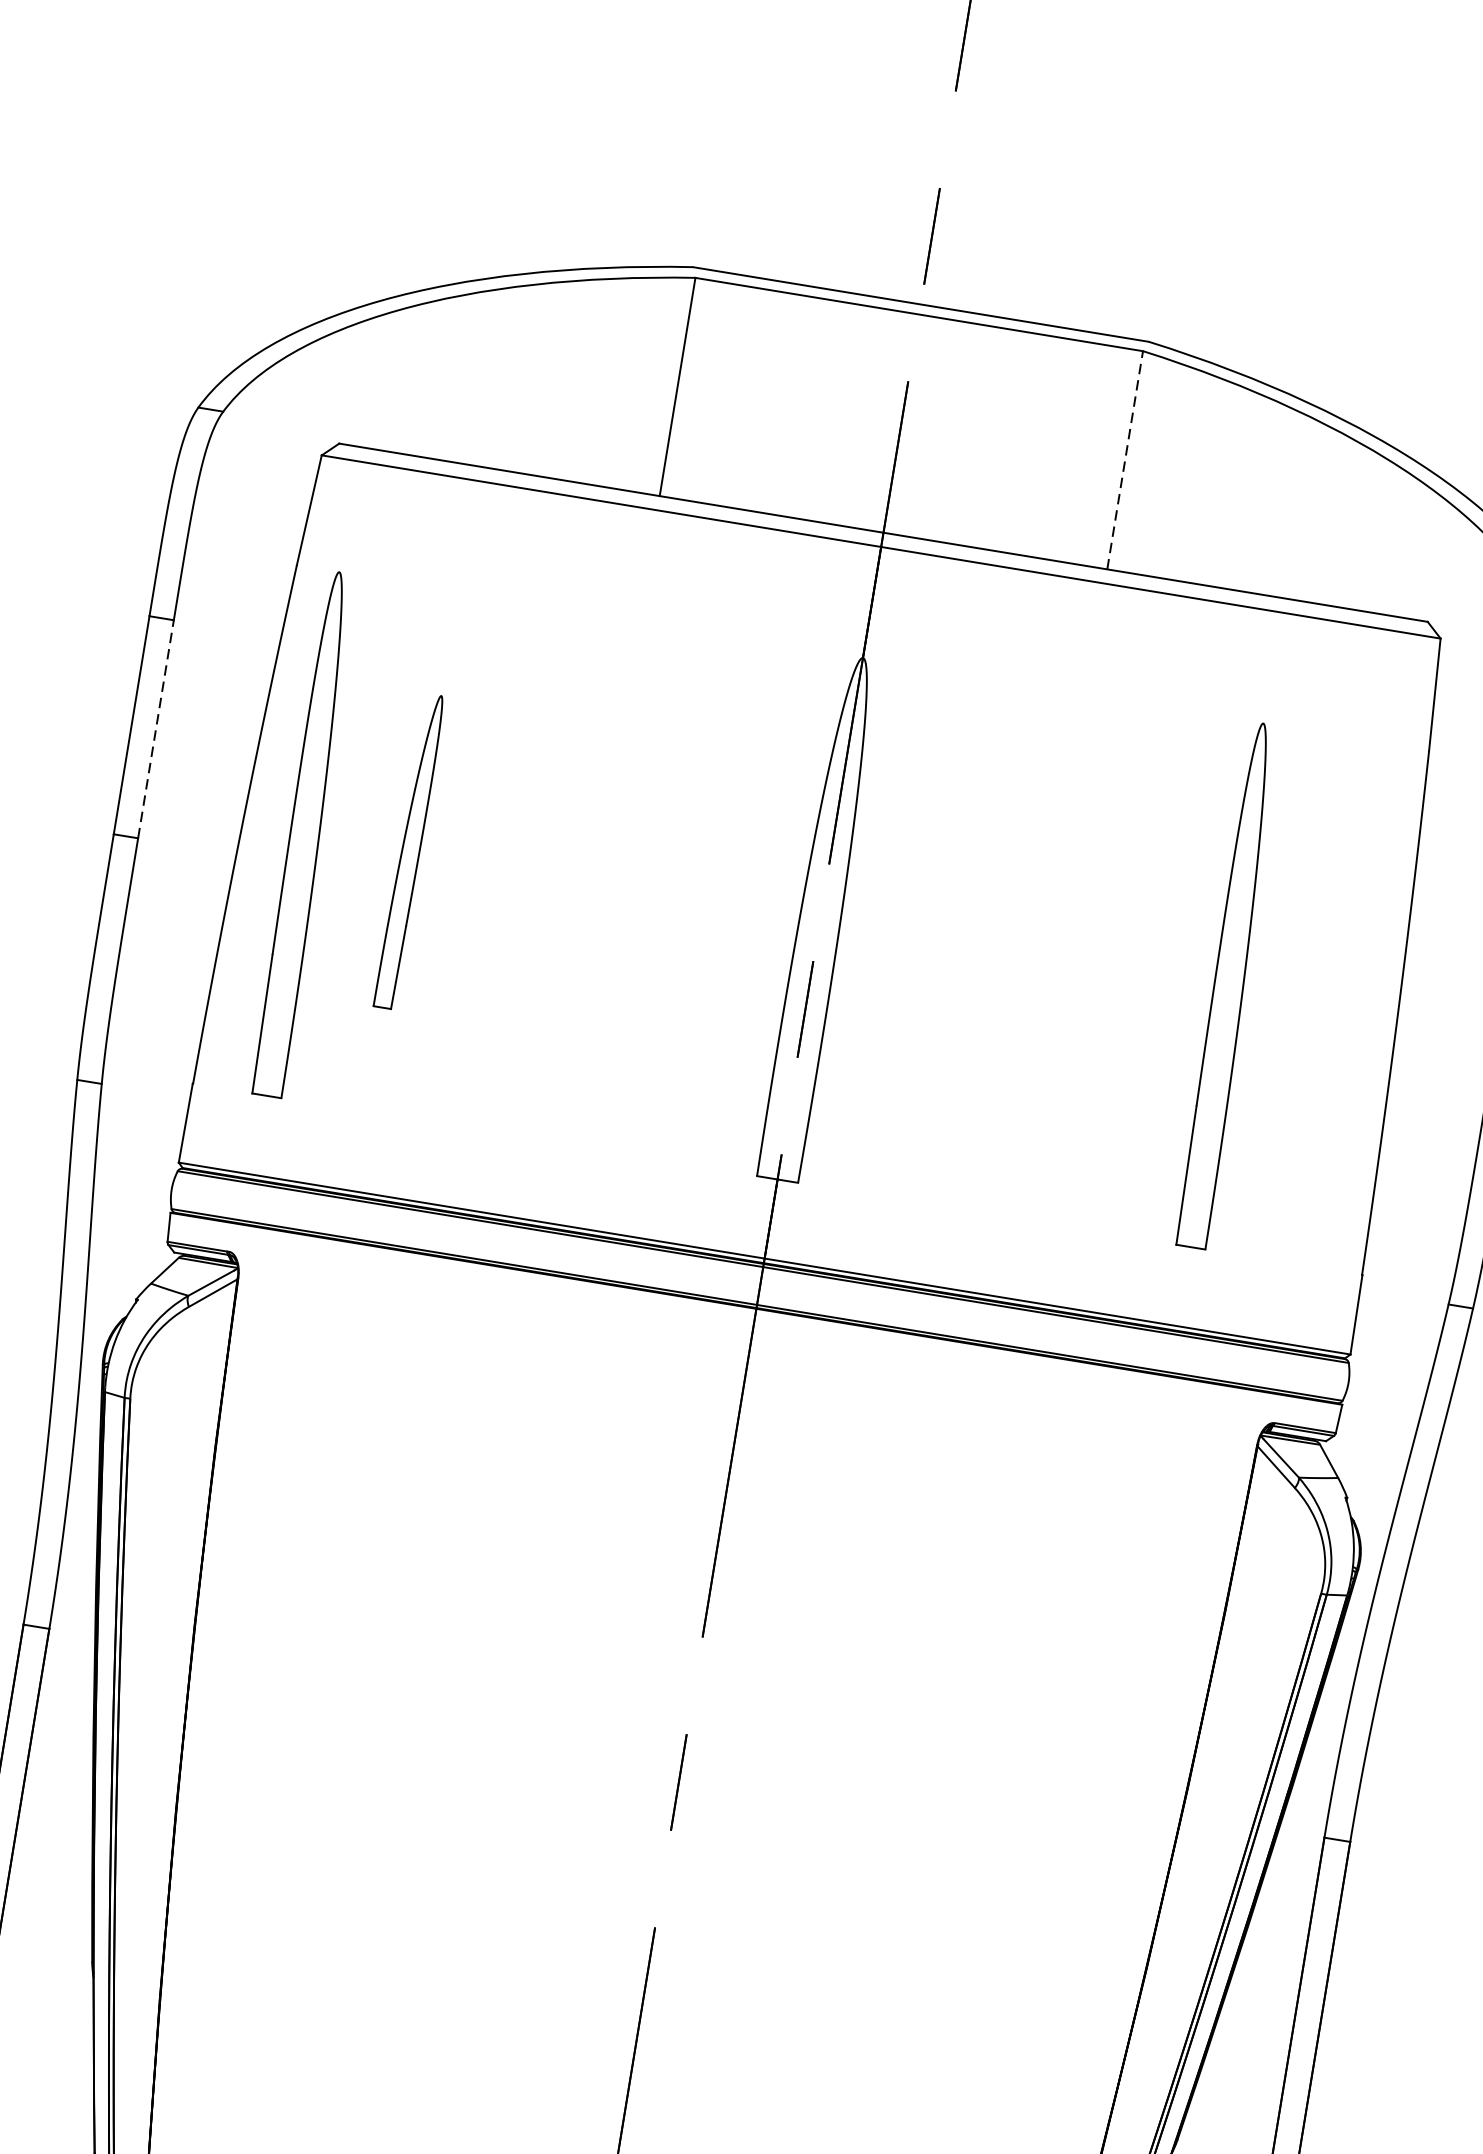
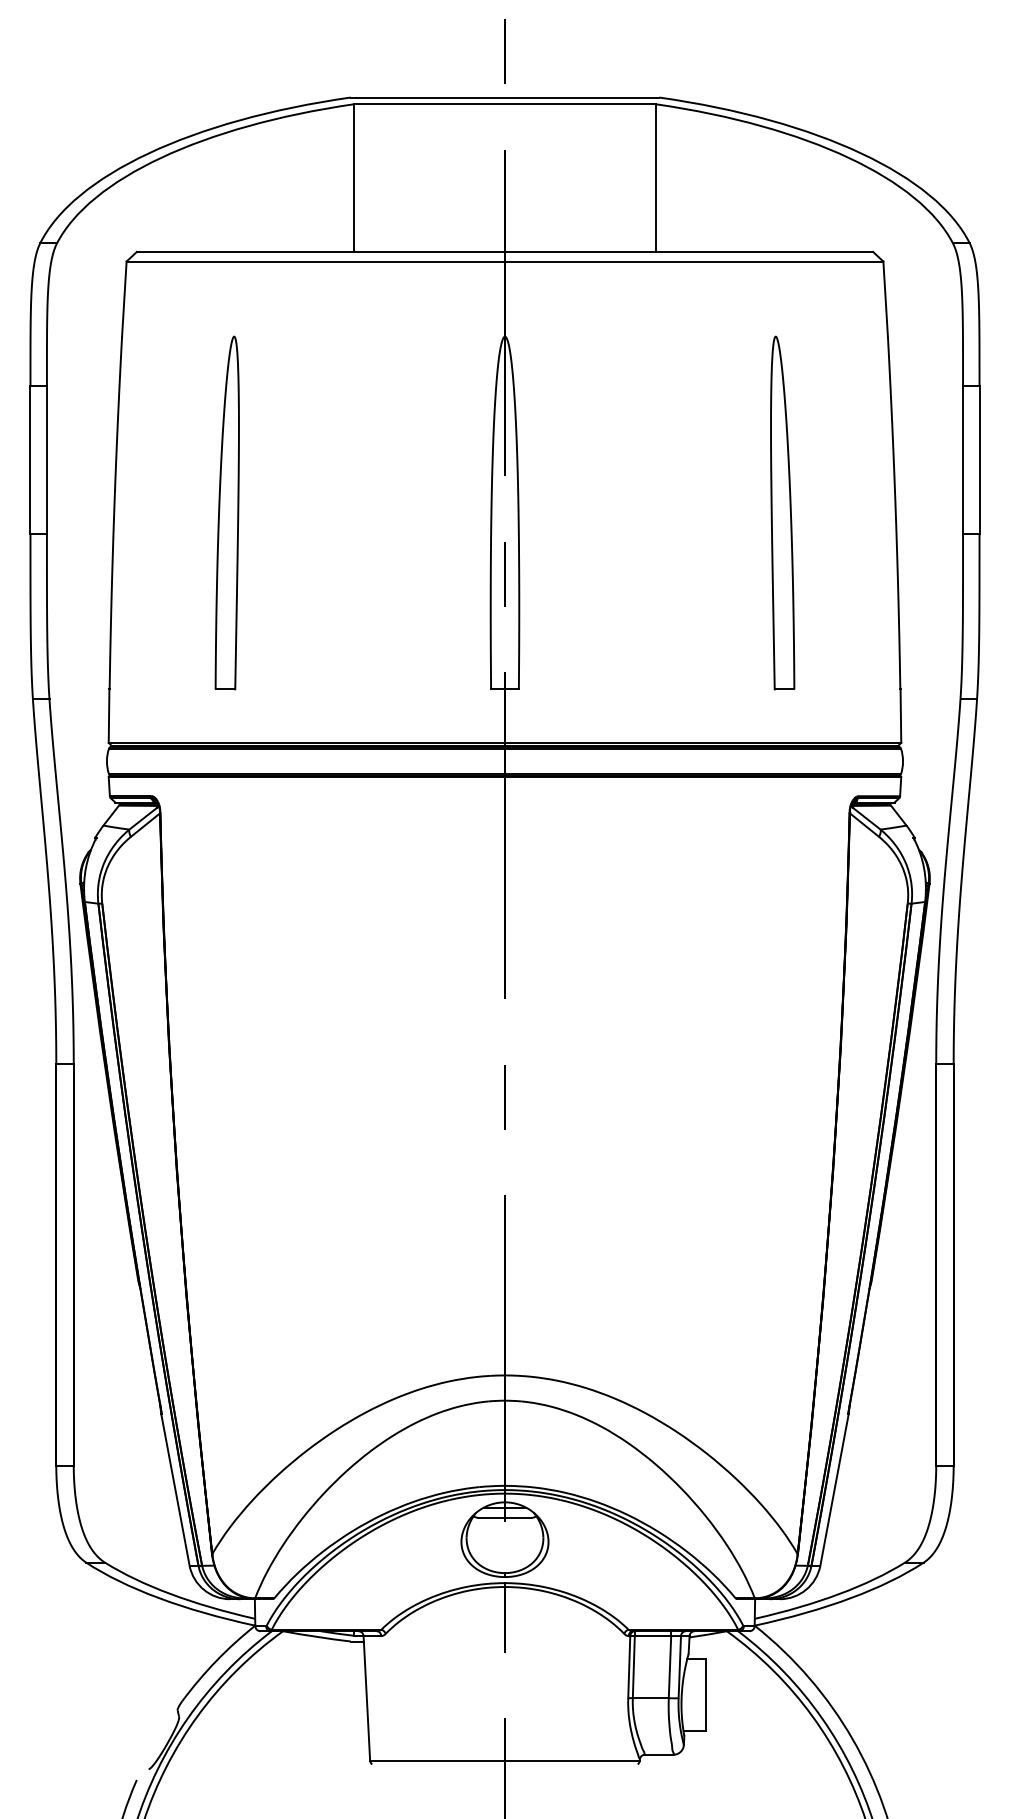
line: (1125, 460) -> (656, 178), dashed -> solid
line: (155, 728) -> (46, 459), dashed -> solid
part: (306, 833) -> (157, 512), removed
part: (408, 850) -> (226, 512), size x1.67

